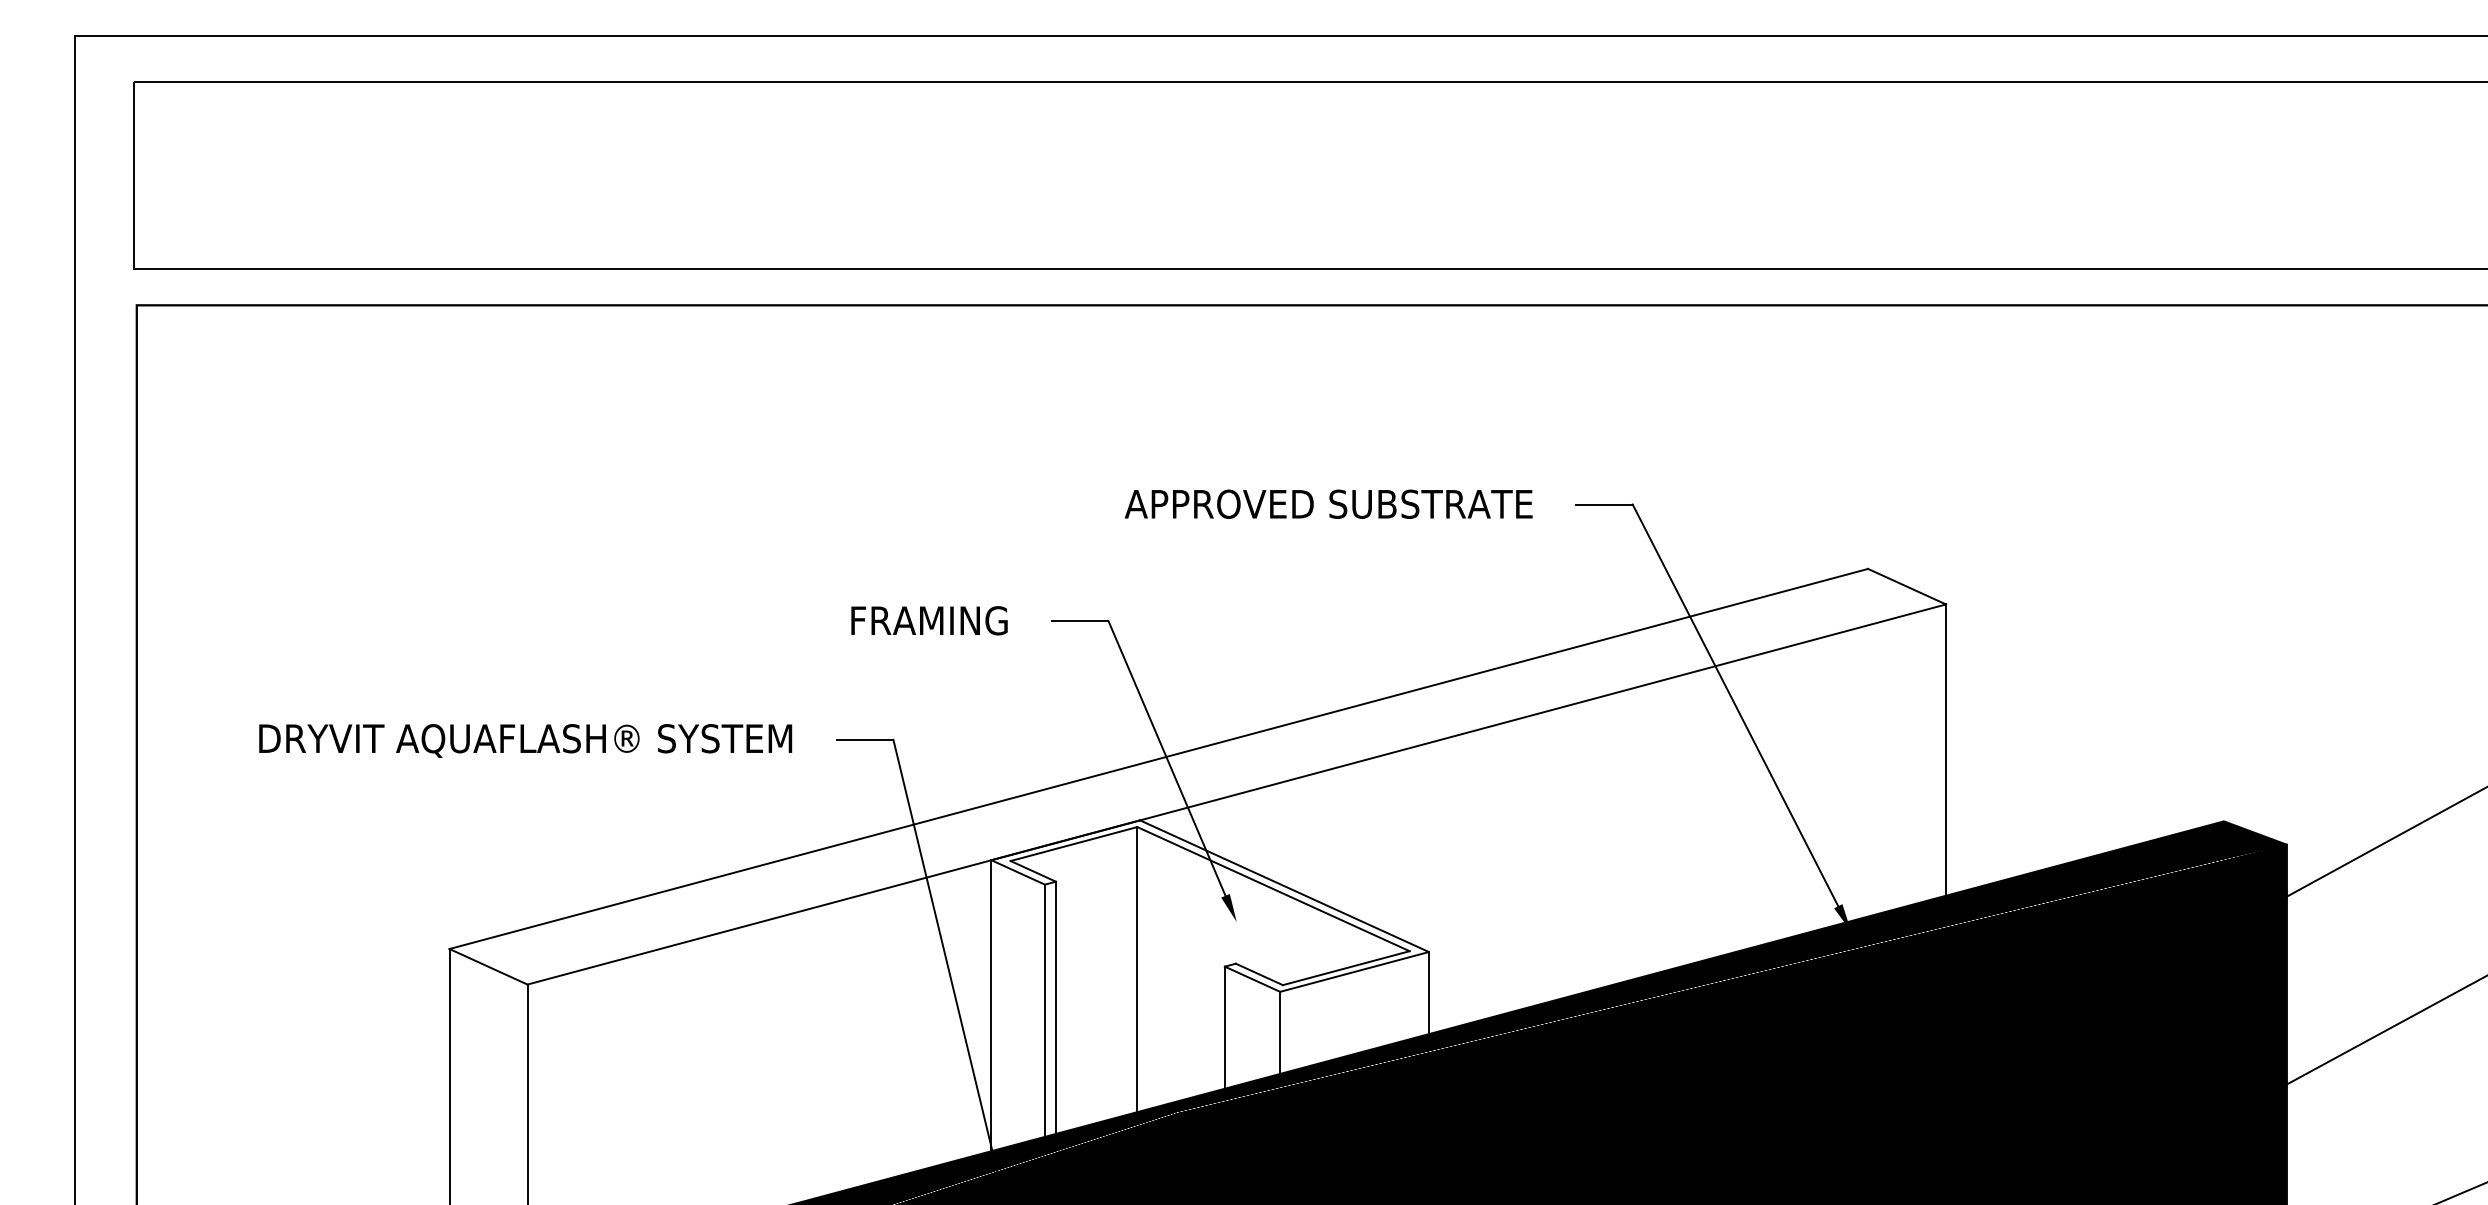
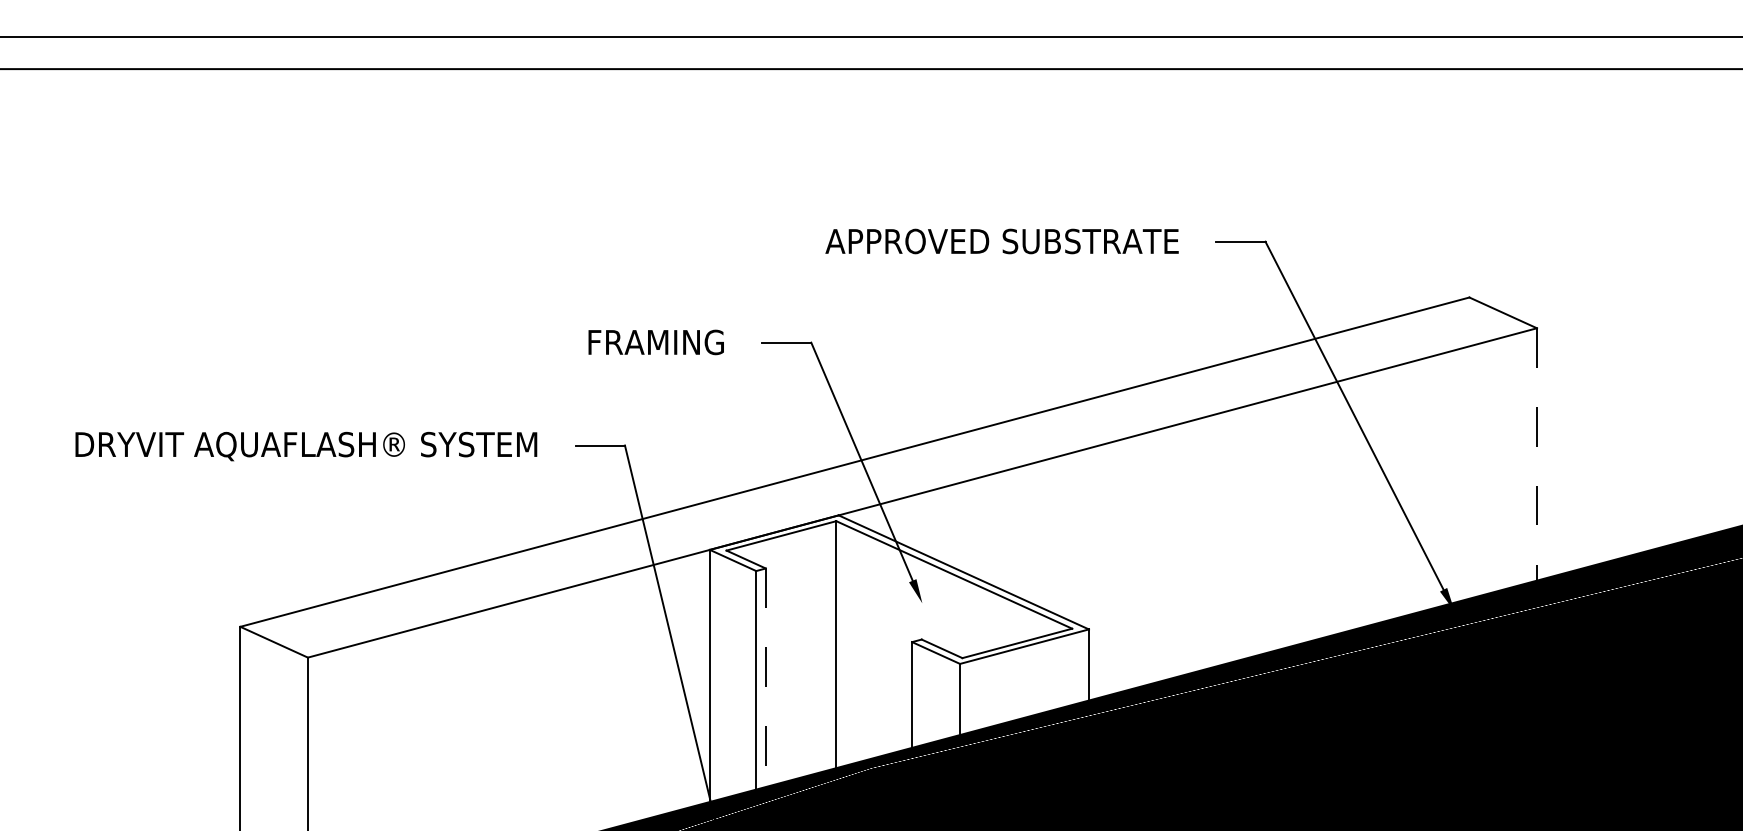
line: (1946, 750) -> (1537, 454), solid -> dashed
line: (1055, 1008) -> (765, 678), solid -> dashed

